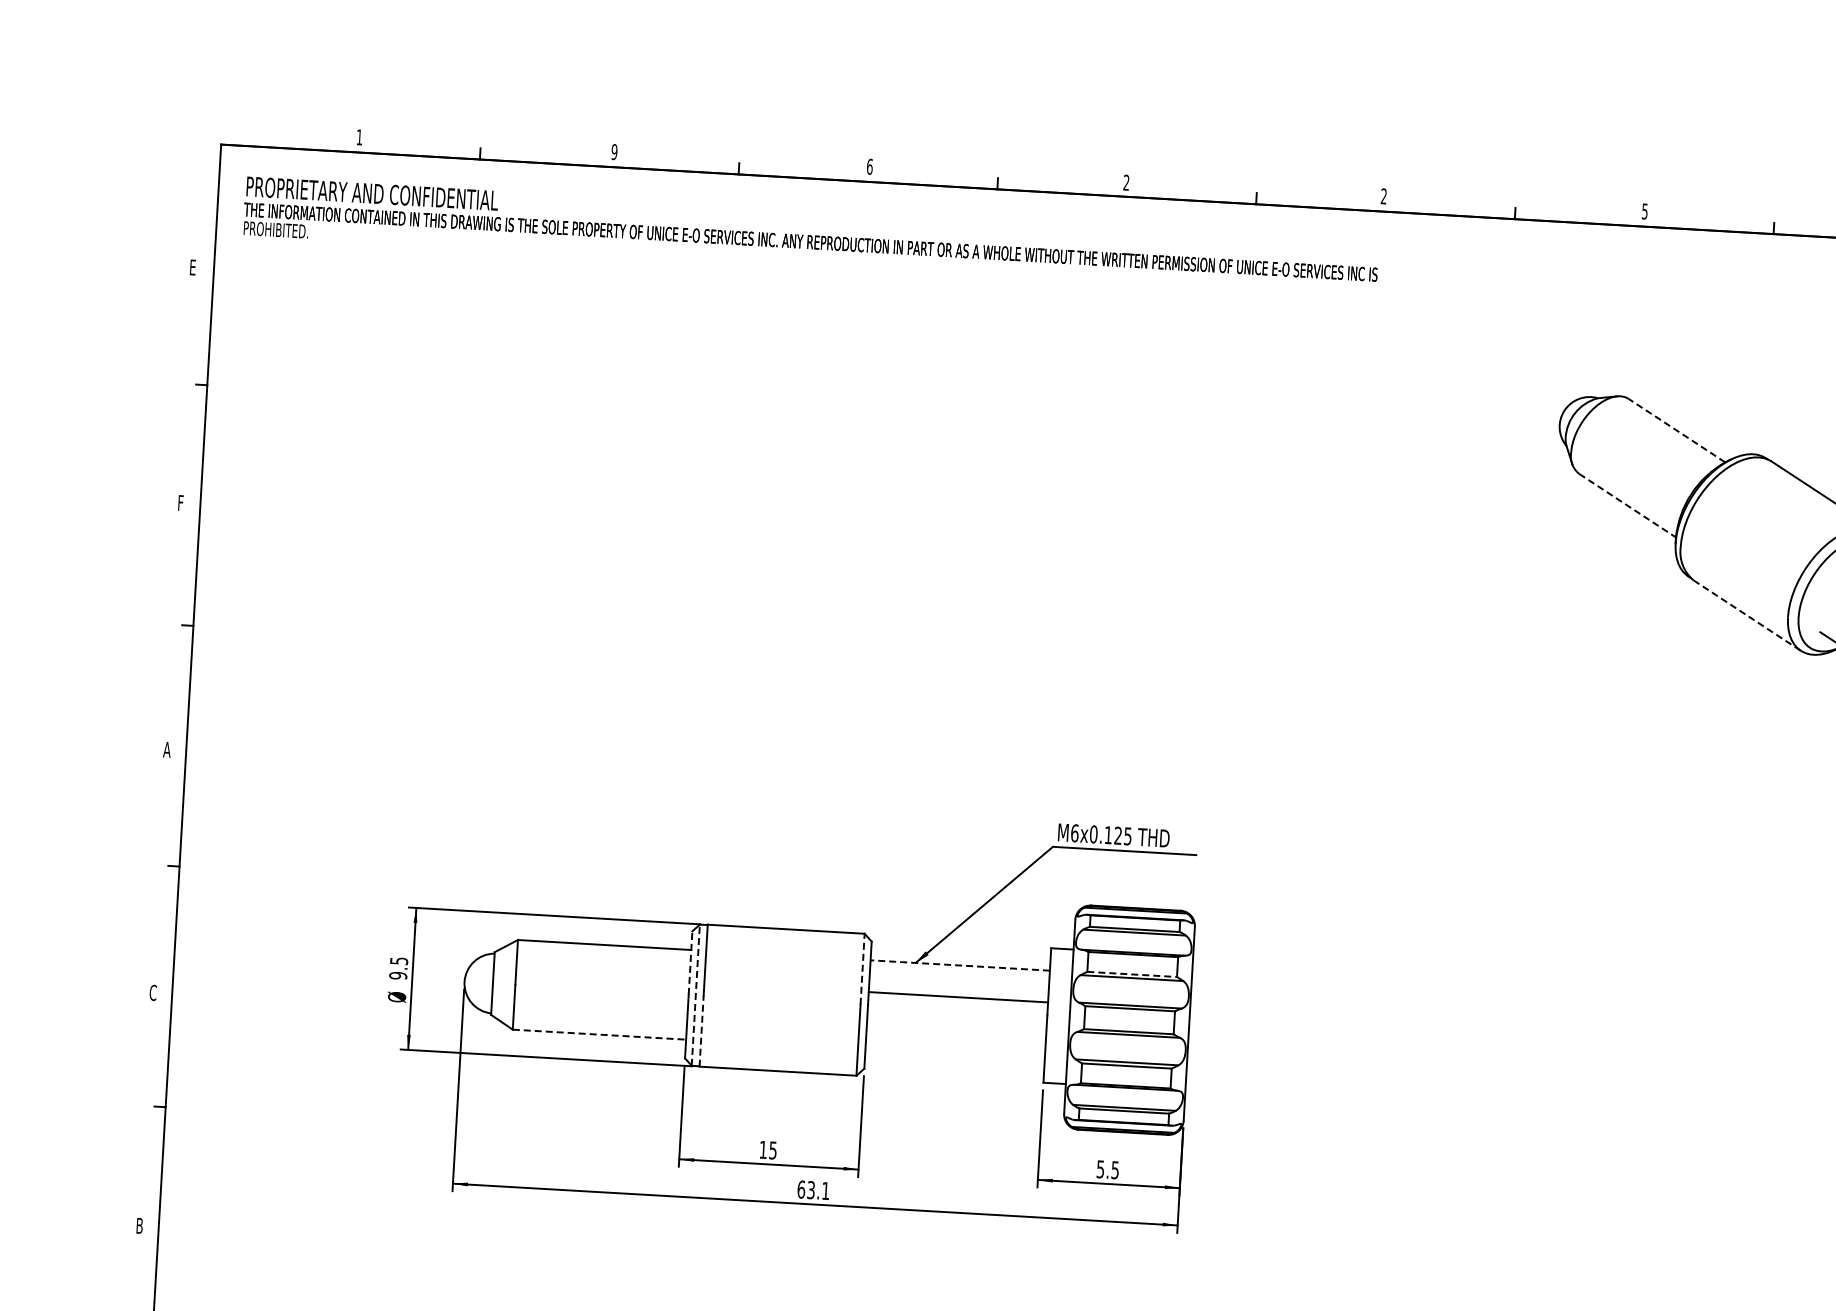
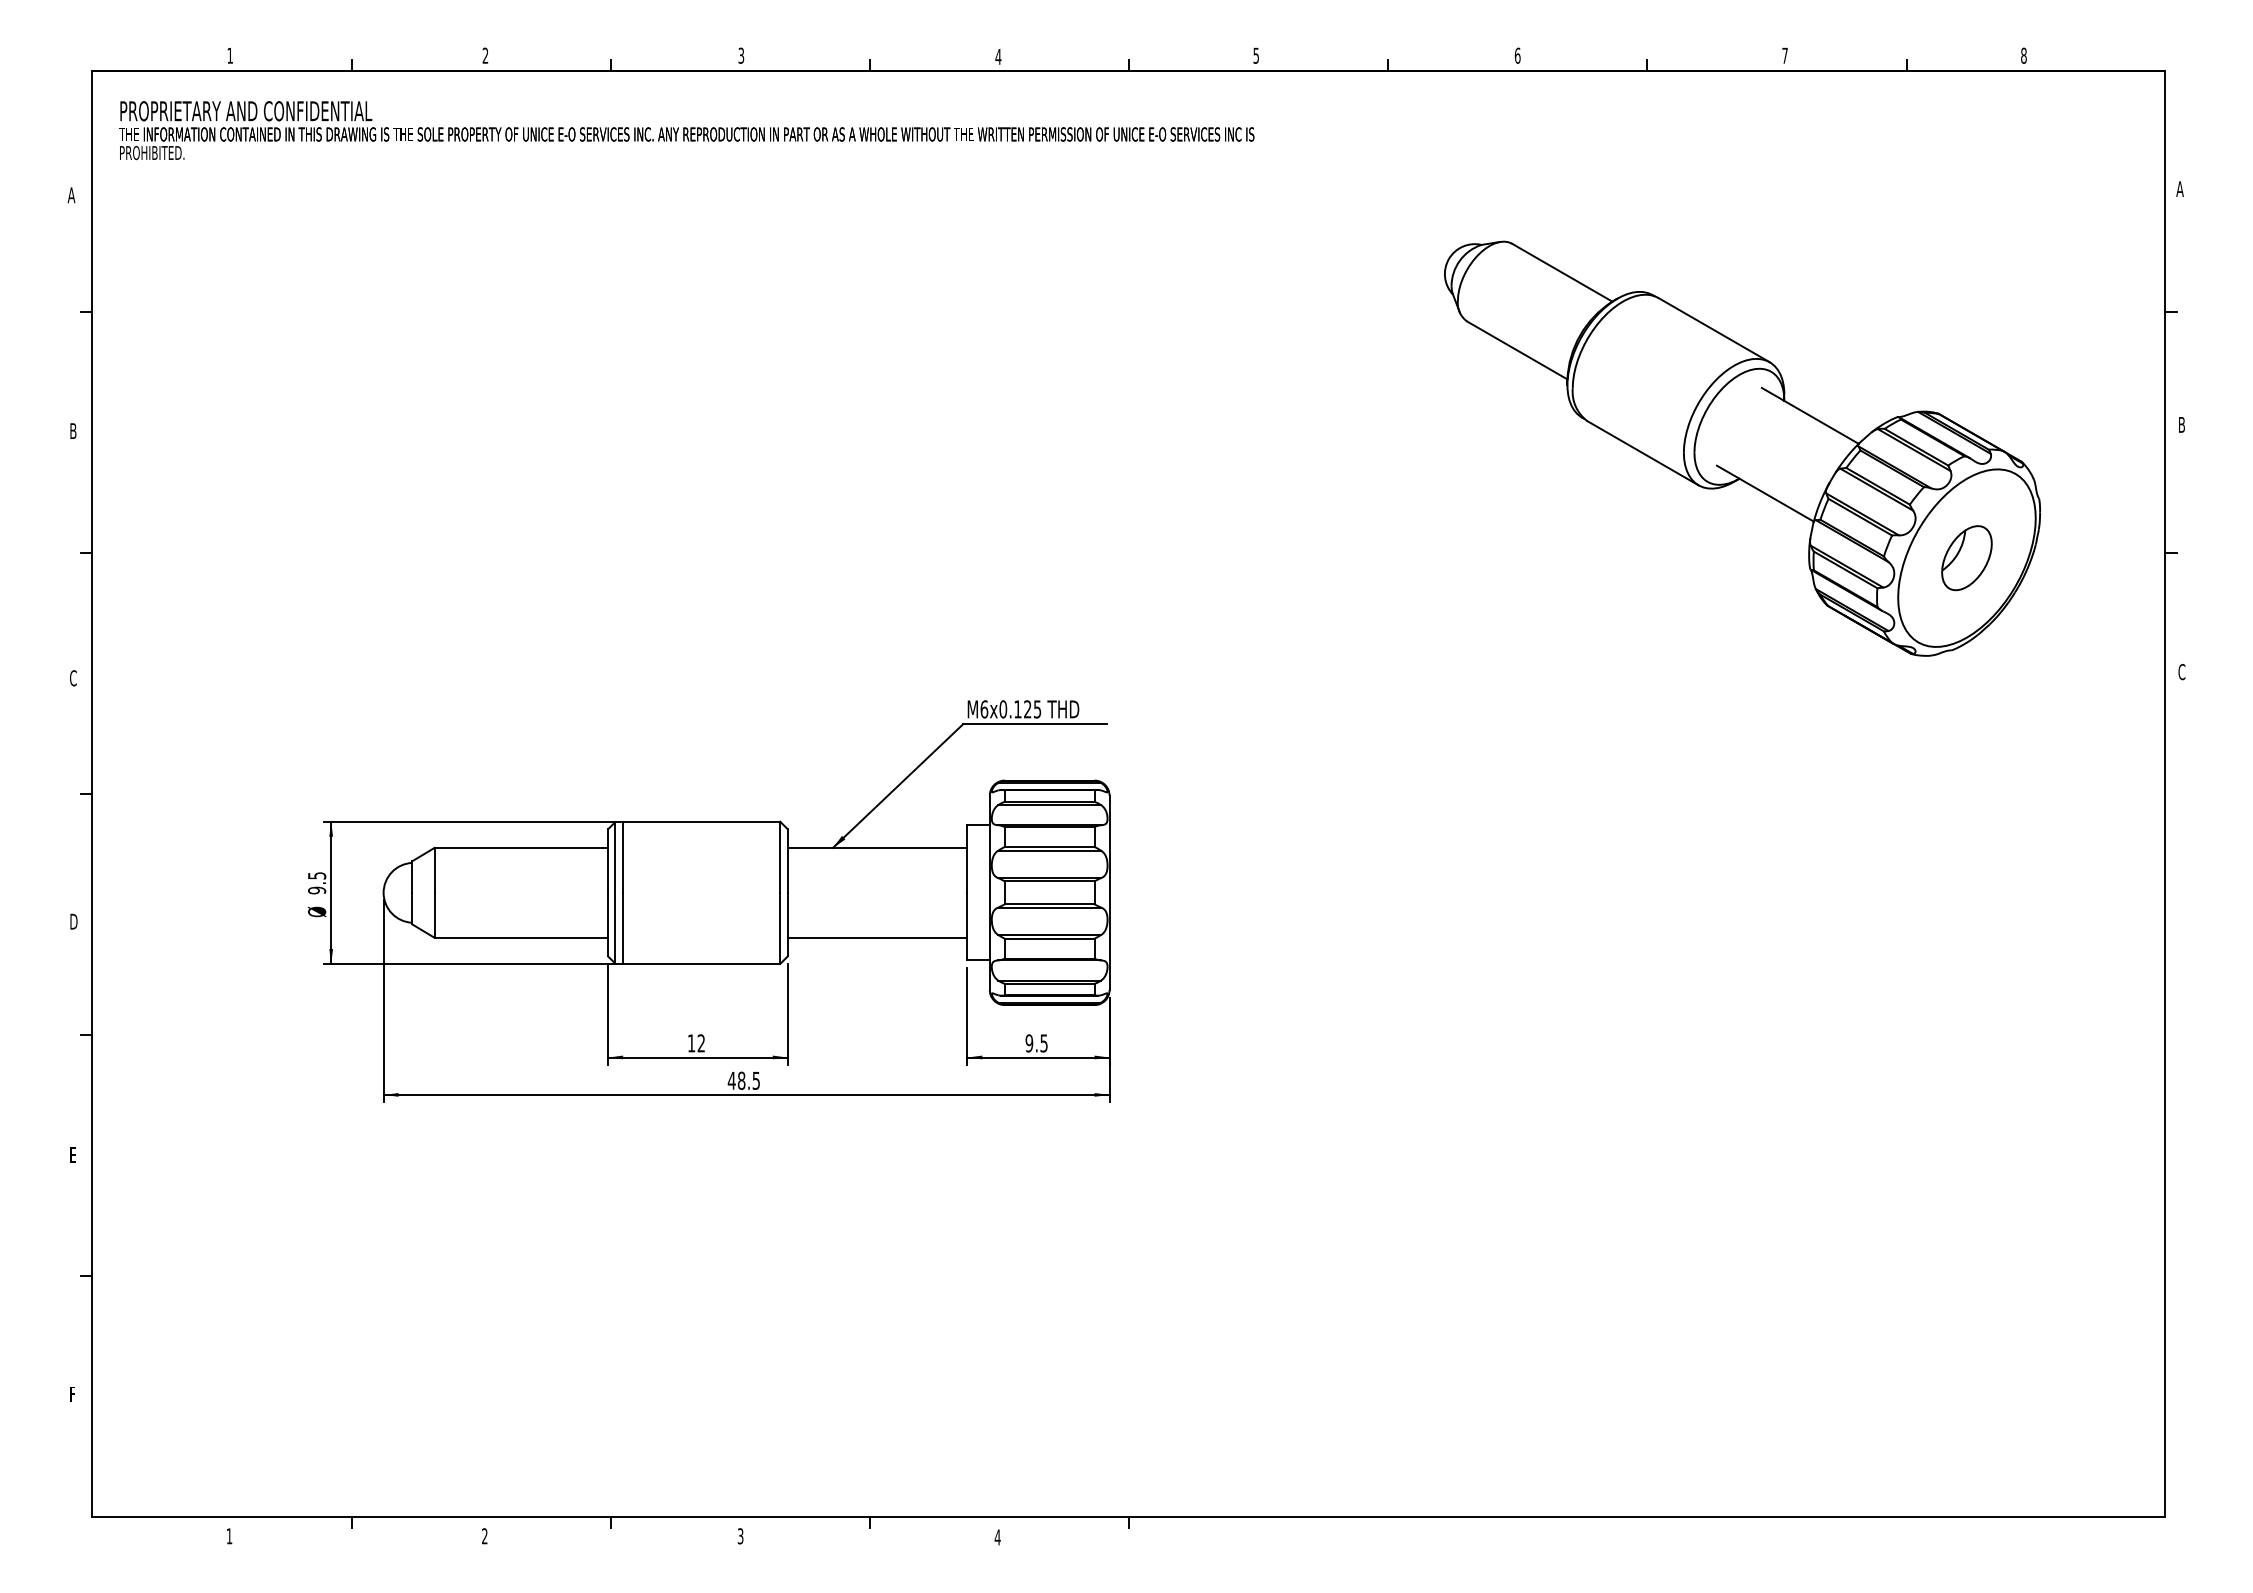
text: (614, 151) -> (485, 55), 9 -> 2
text: (870, 166) -> (741, 55), 6 -> 3
text: (1126, 182) -> (998, 56), 2 -> 4
text: (1383, 196) -> (1255, 55), 2 -> 5
text: (1644, 211) -> (1517, 55), 5 -> 6
text: (193, 267) -> (71, 195), E -> A
line: (1677, 430) -> (1562, 272), dashed -> solid
text: (181, 502) -> (73, 430), F -> B
line: (1627, 505) -> (1517, 350), dashed -> solid
line: (1747, 615) -> (1643, 453), dashed -> solid
text: (167, 750) -> (73, 678), A -> C
line: (690, 963) -> (608, 861), dashed -> solid
line: (960, 965) -> (877, 847), dashed -> solid
line: (862, 969) -> (780, 857), dashed -> solid
line: (1132, 973) -> (1049, 846), dashed -> solid
text: (153, 992) -> (73, 921), C -> D
line: (696, 994) -> (615, 892), dashed -> solid
line: (958, 997) -> (877, 937), moved
line: (701, 1031) -> (623, 928), dashed -> solid
line: (599, 1034) -> (521, 937), dashed -> solid
text: (772, 1150) -> (700, 1043), 15 -> 12
text: (1100, 1169) -> (1029, 1043), 5.5 -> 9.5
text: (813, 1189) -> (743, 1080), 63.1 -> 48.5
text: (139, 1225) -> (73, 1154), B -> E

